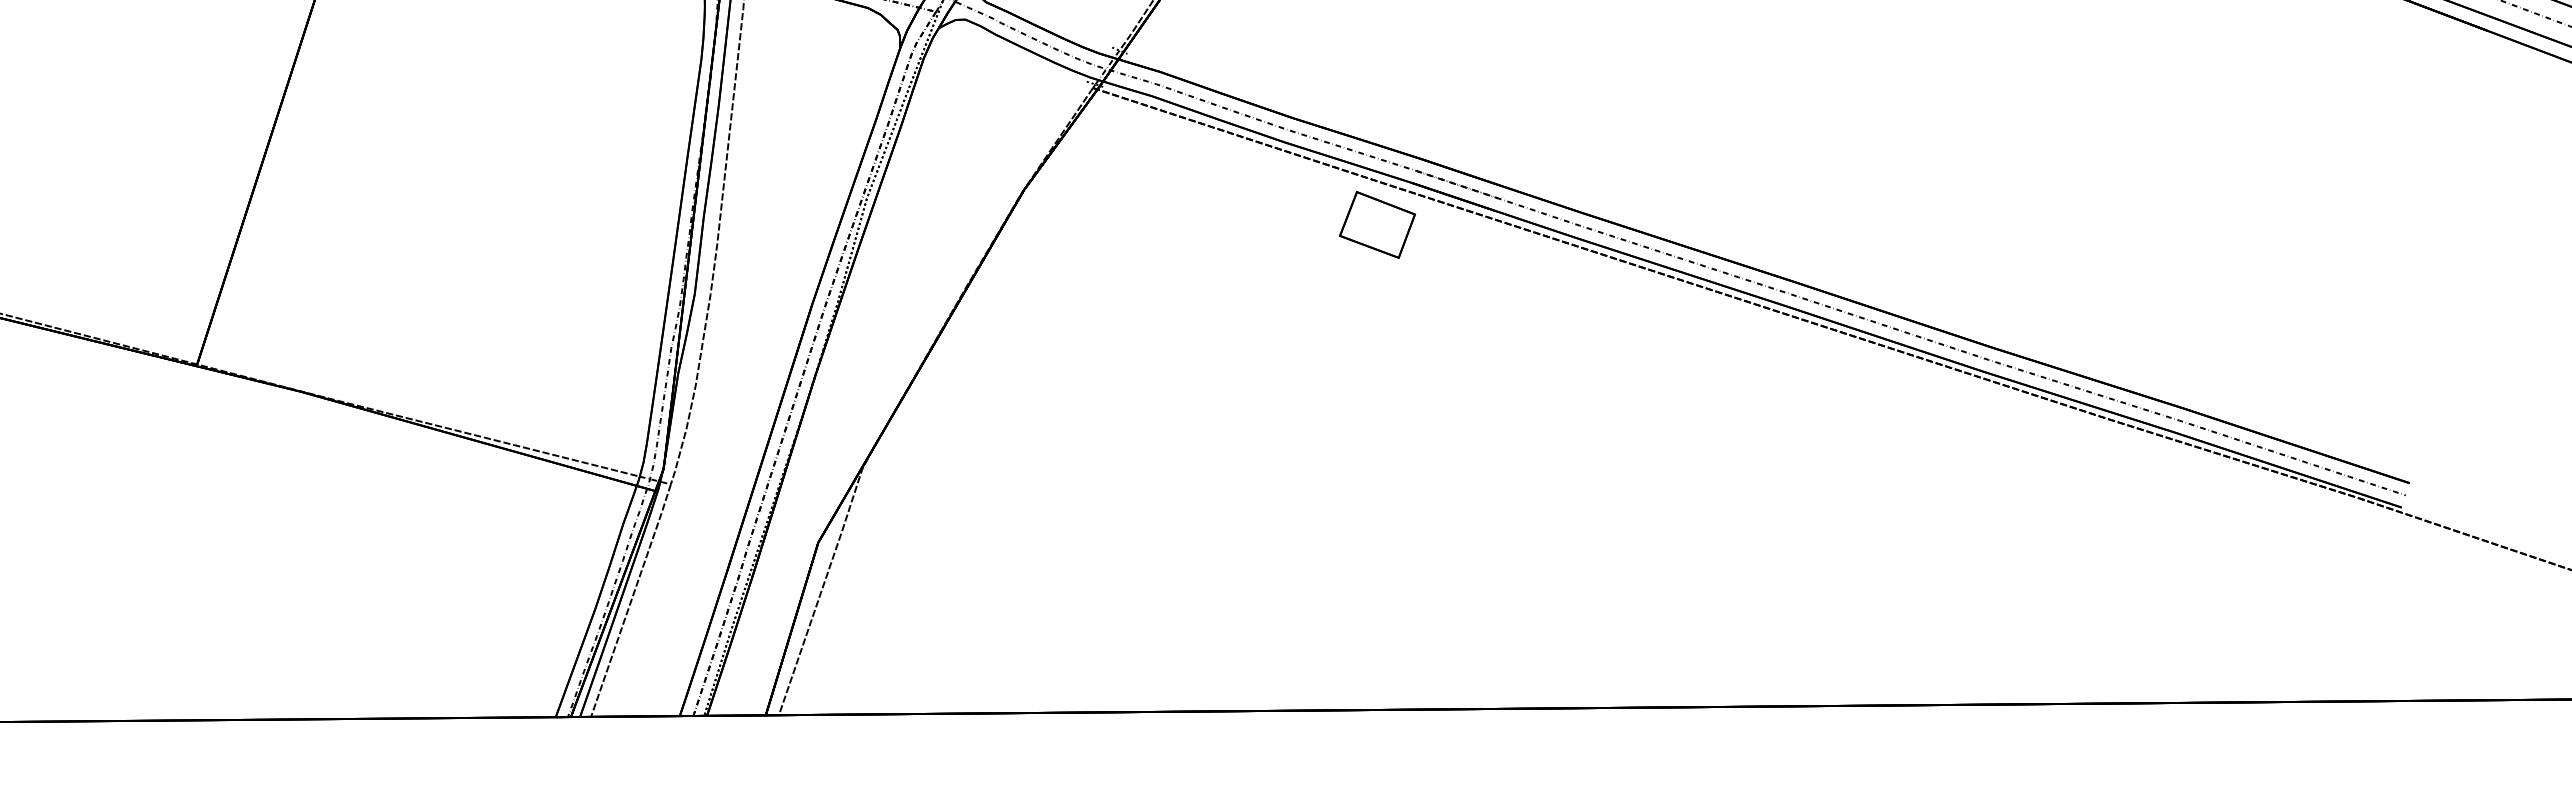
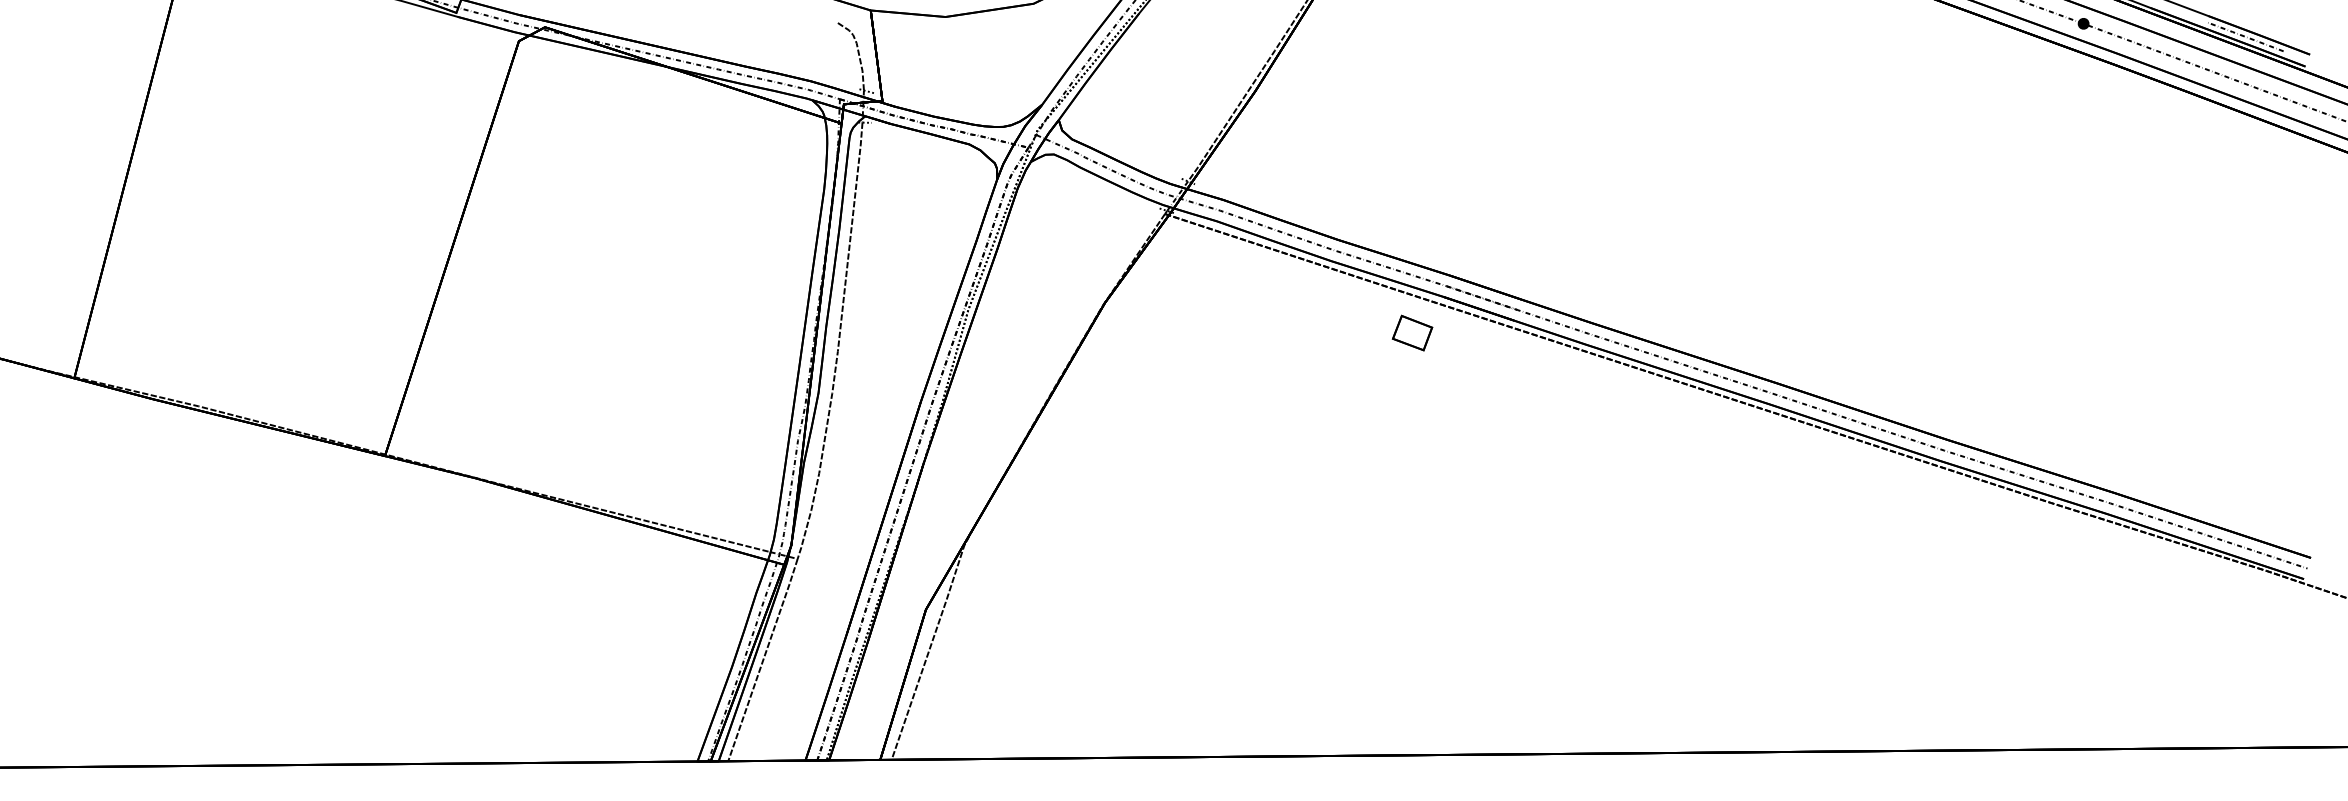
part: (1377, 224) -> (1412, 332), size x0.6

